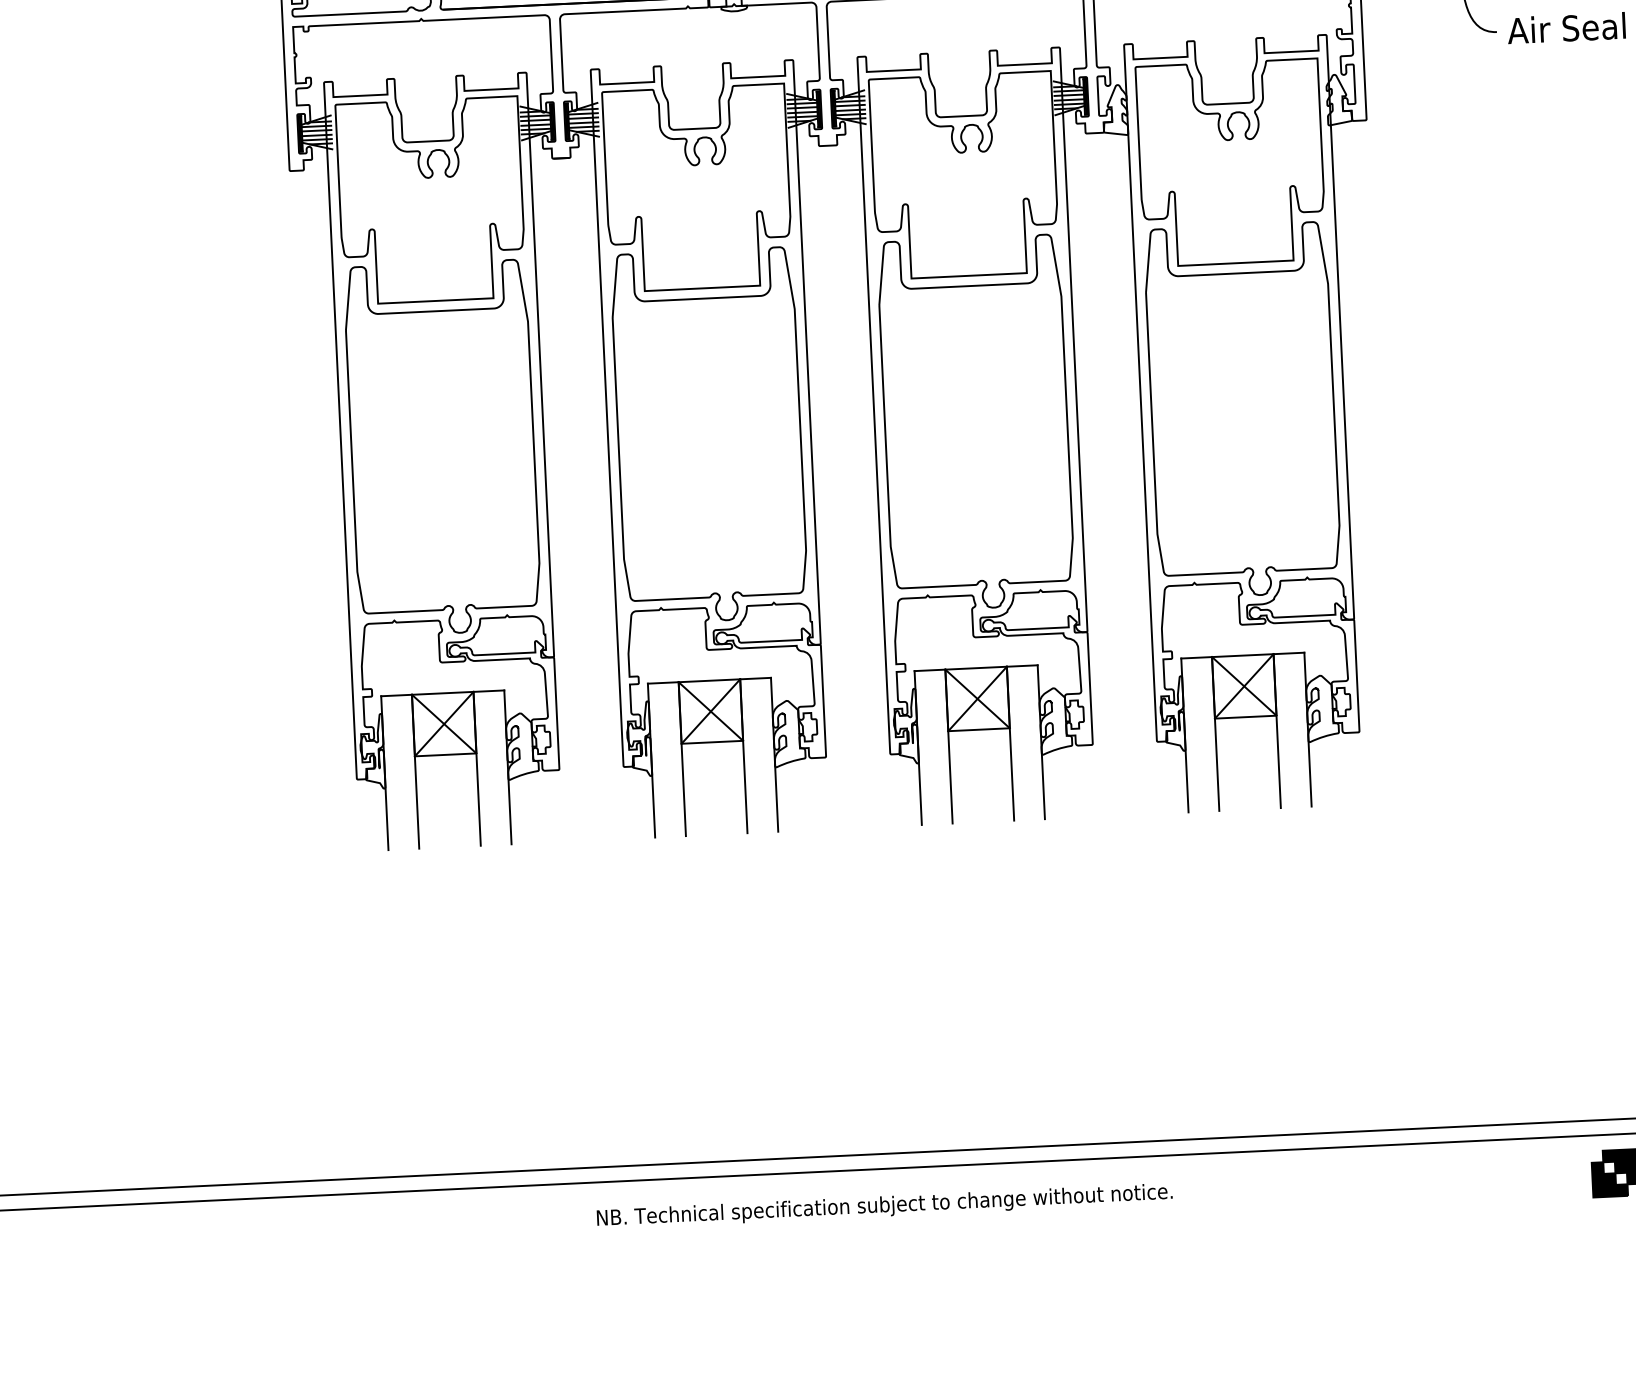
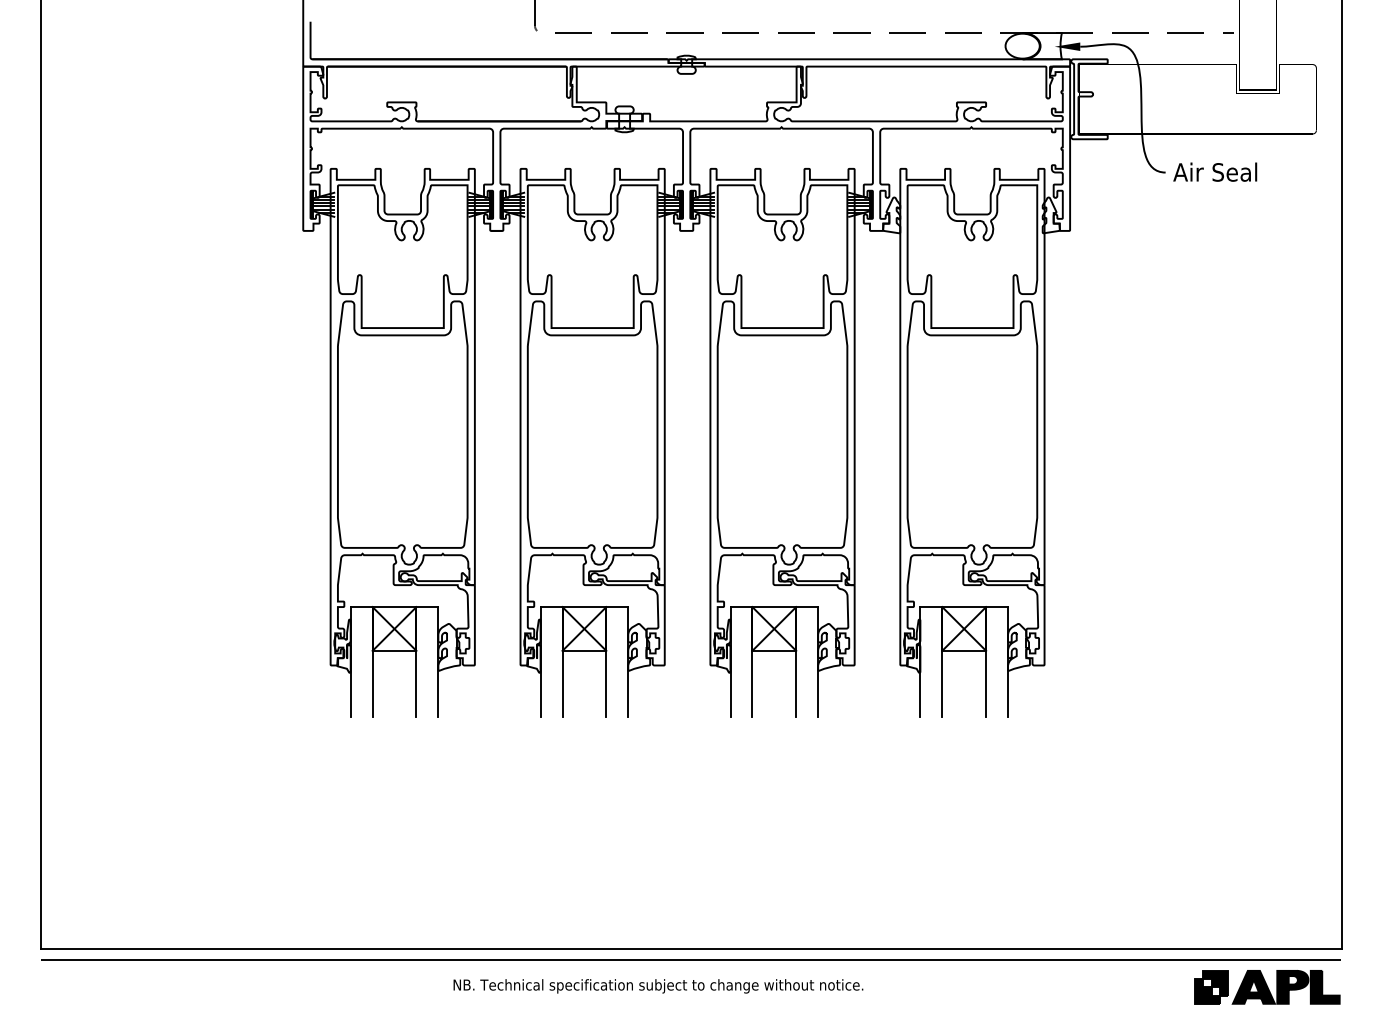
text: (884, 1206) -> (658, 986), moved

